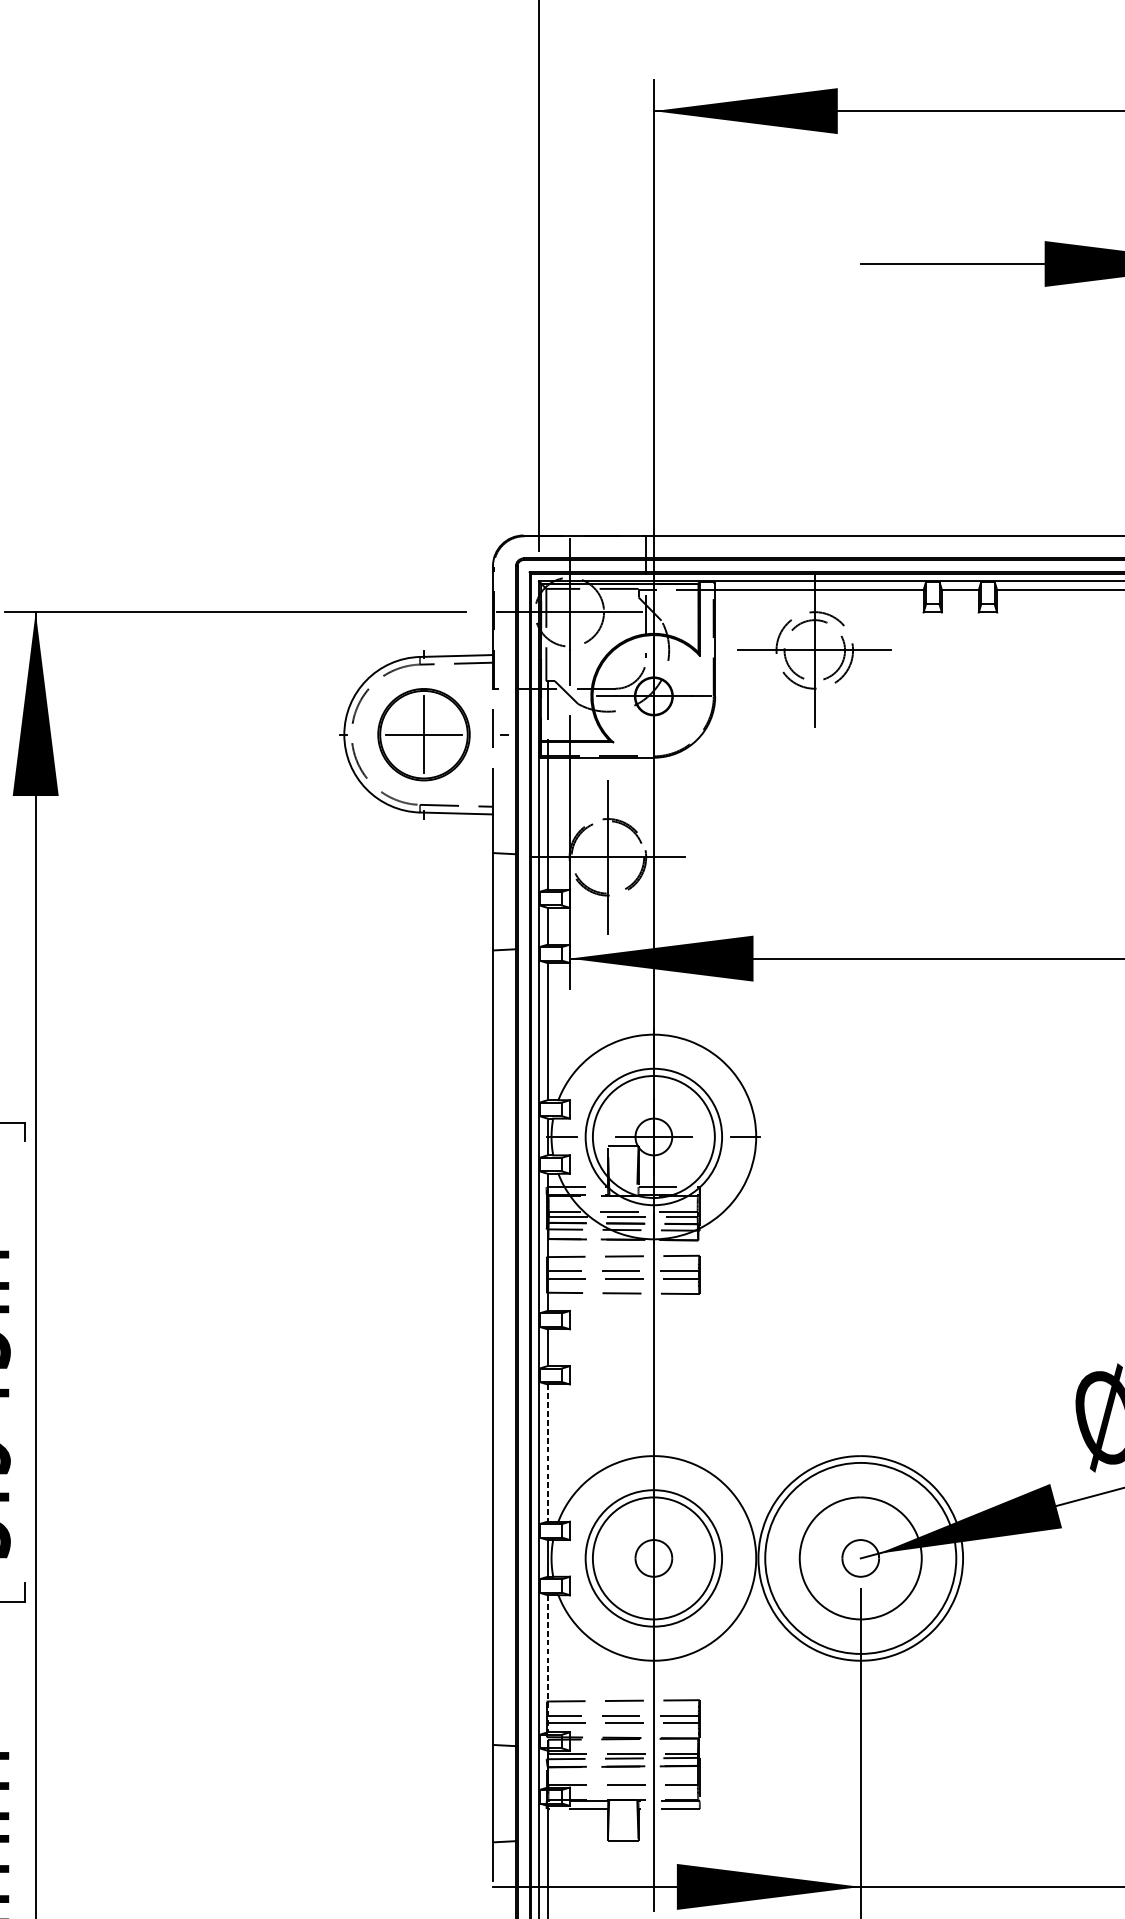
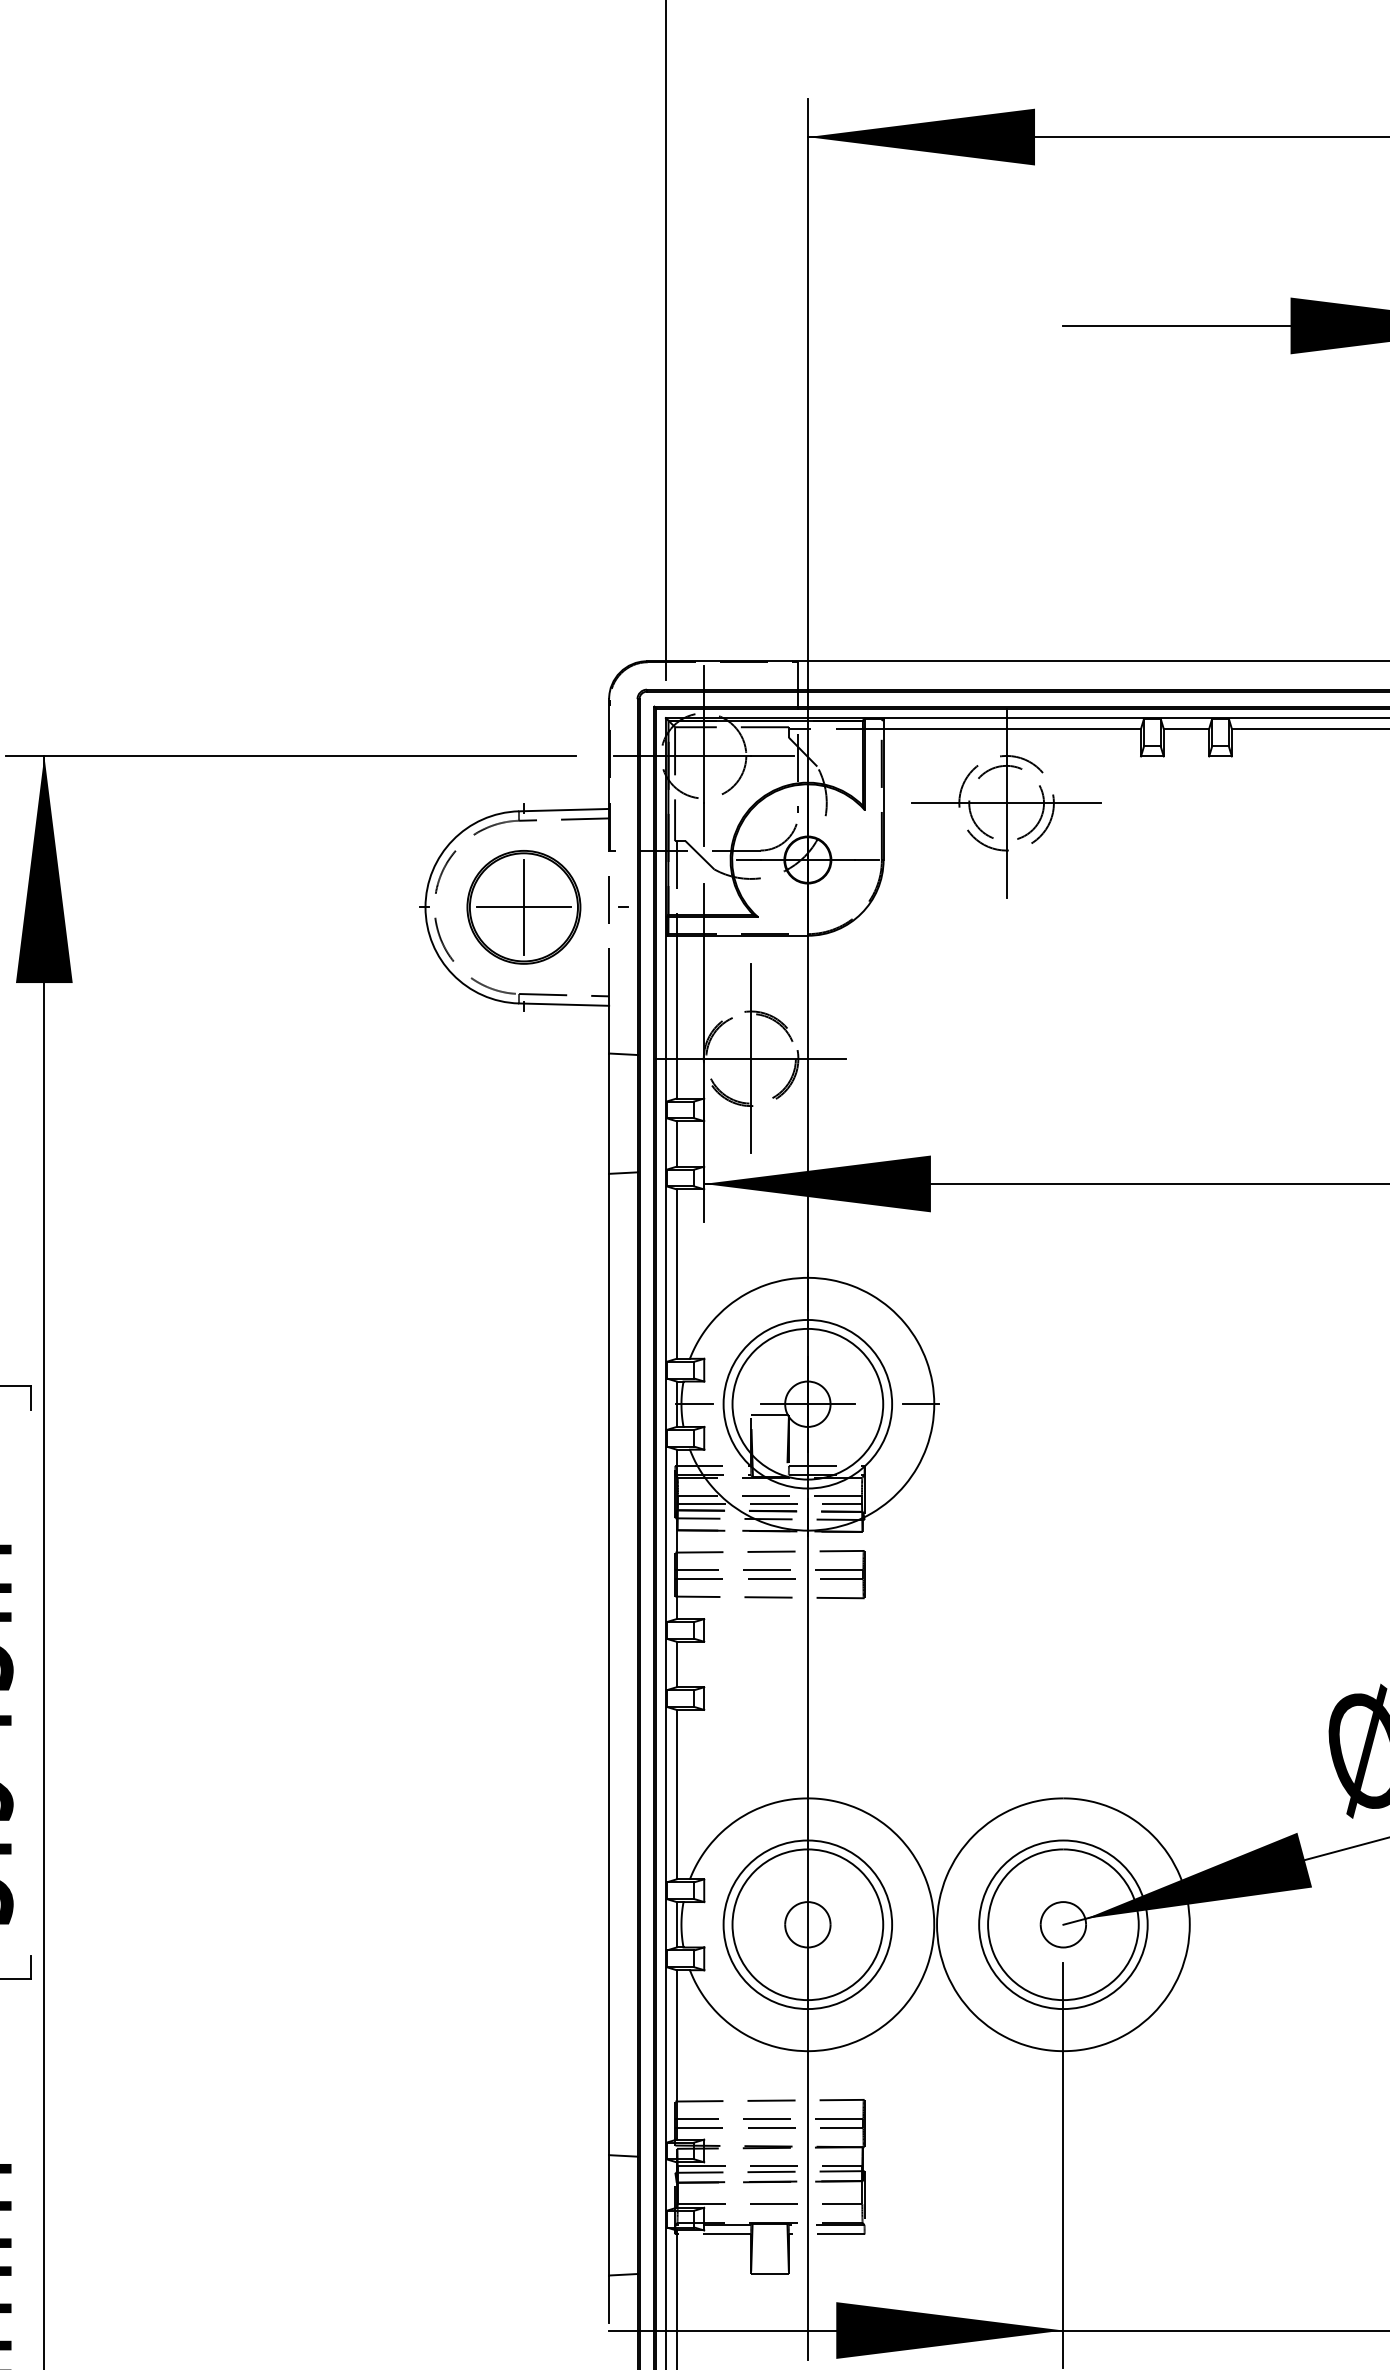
line: (547, 1452) -> (676, 1794), dashed -> solid
circle: (860, 1558) -> (1063, 1924), size x0.71
line: (547, 1663) -> (676, 2054), dashed -> solid

